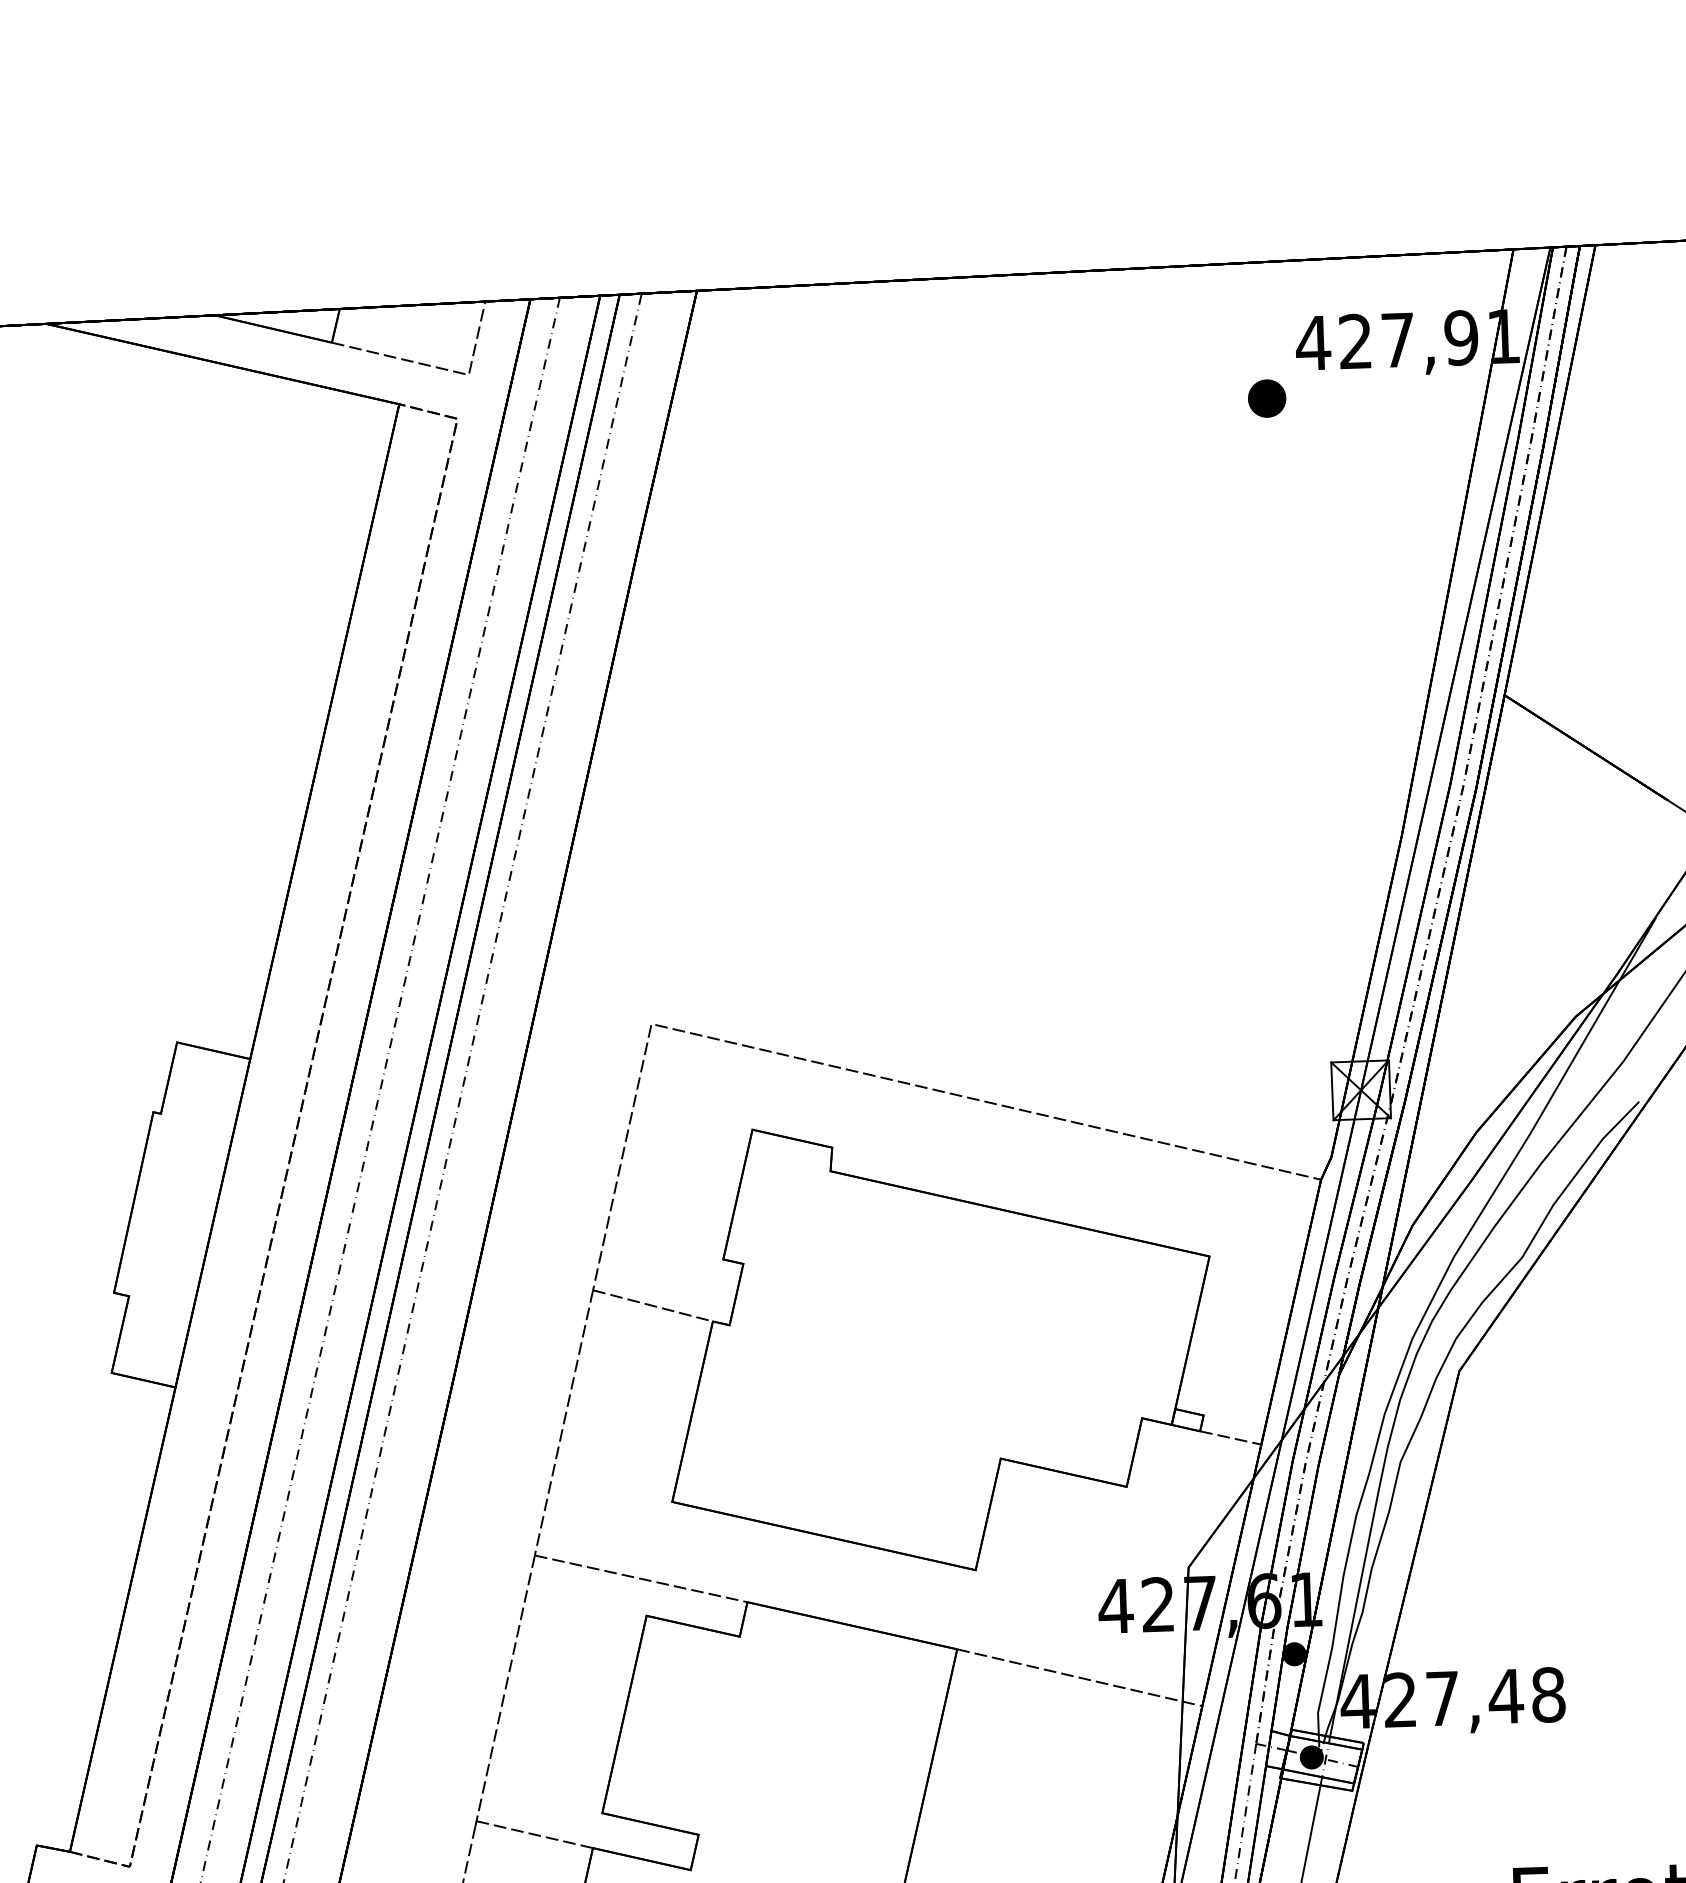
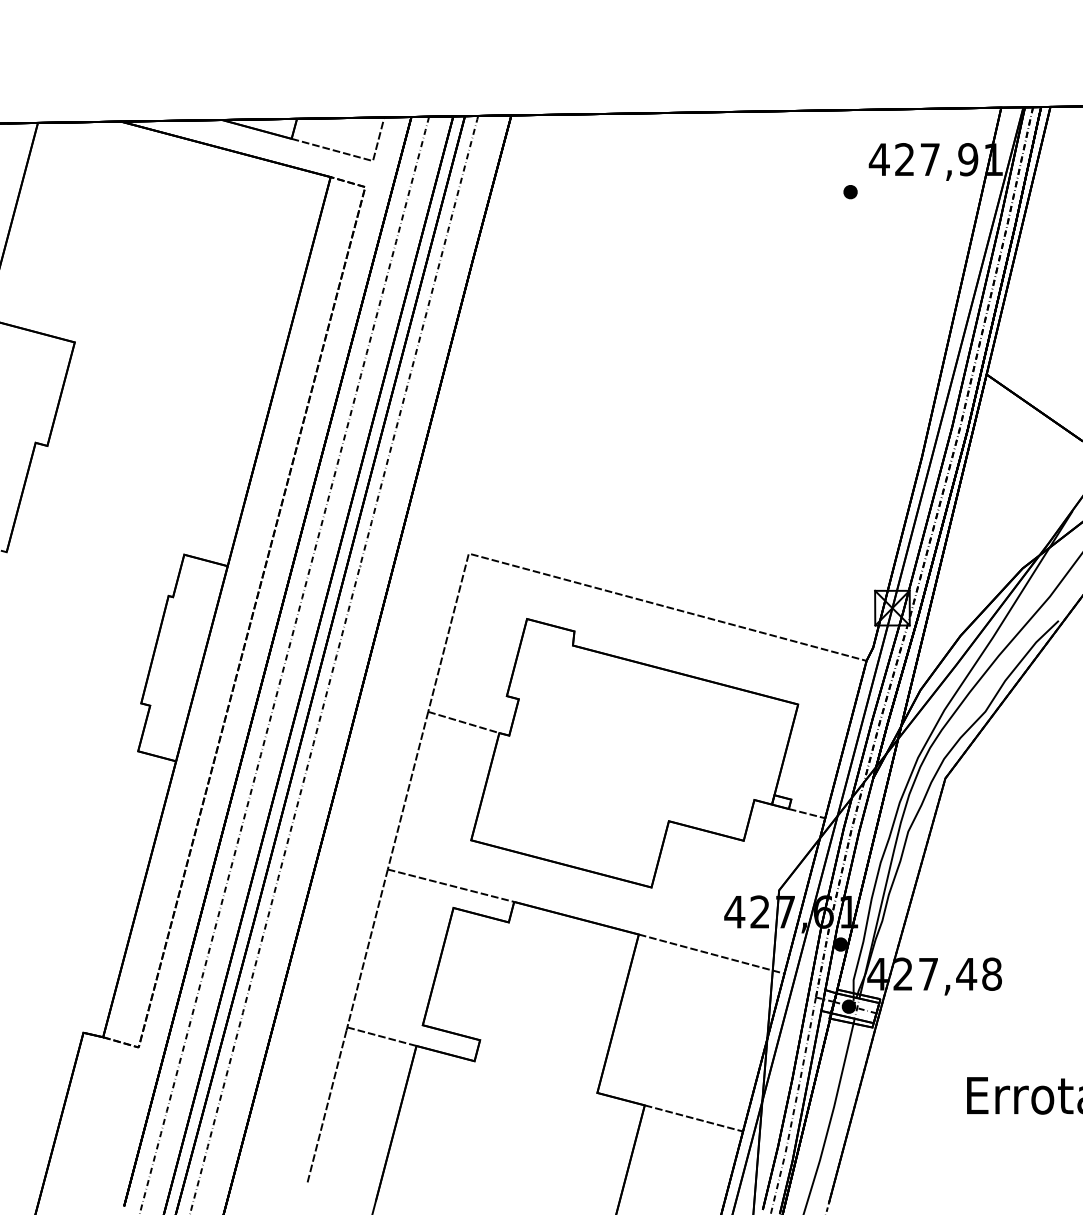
part: (1266, 399) -> (850, 192), size x0.62

